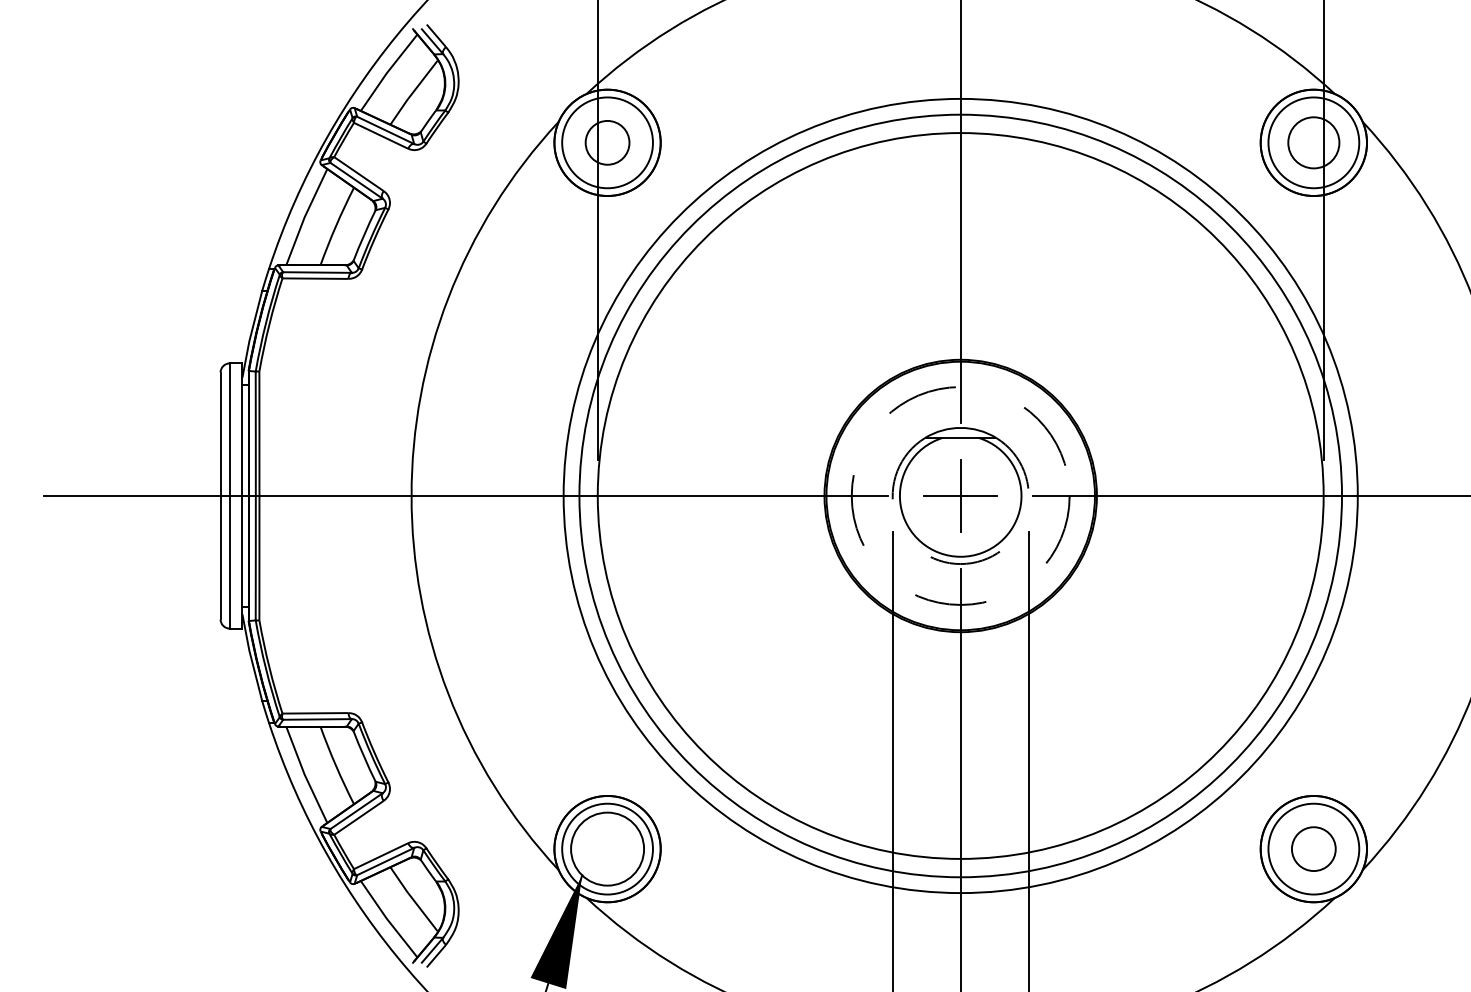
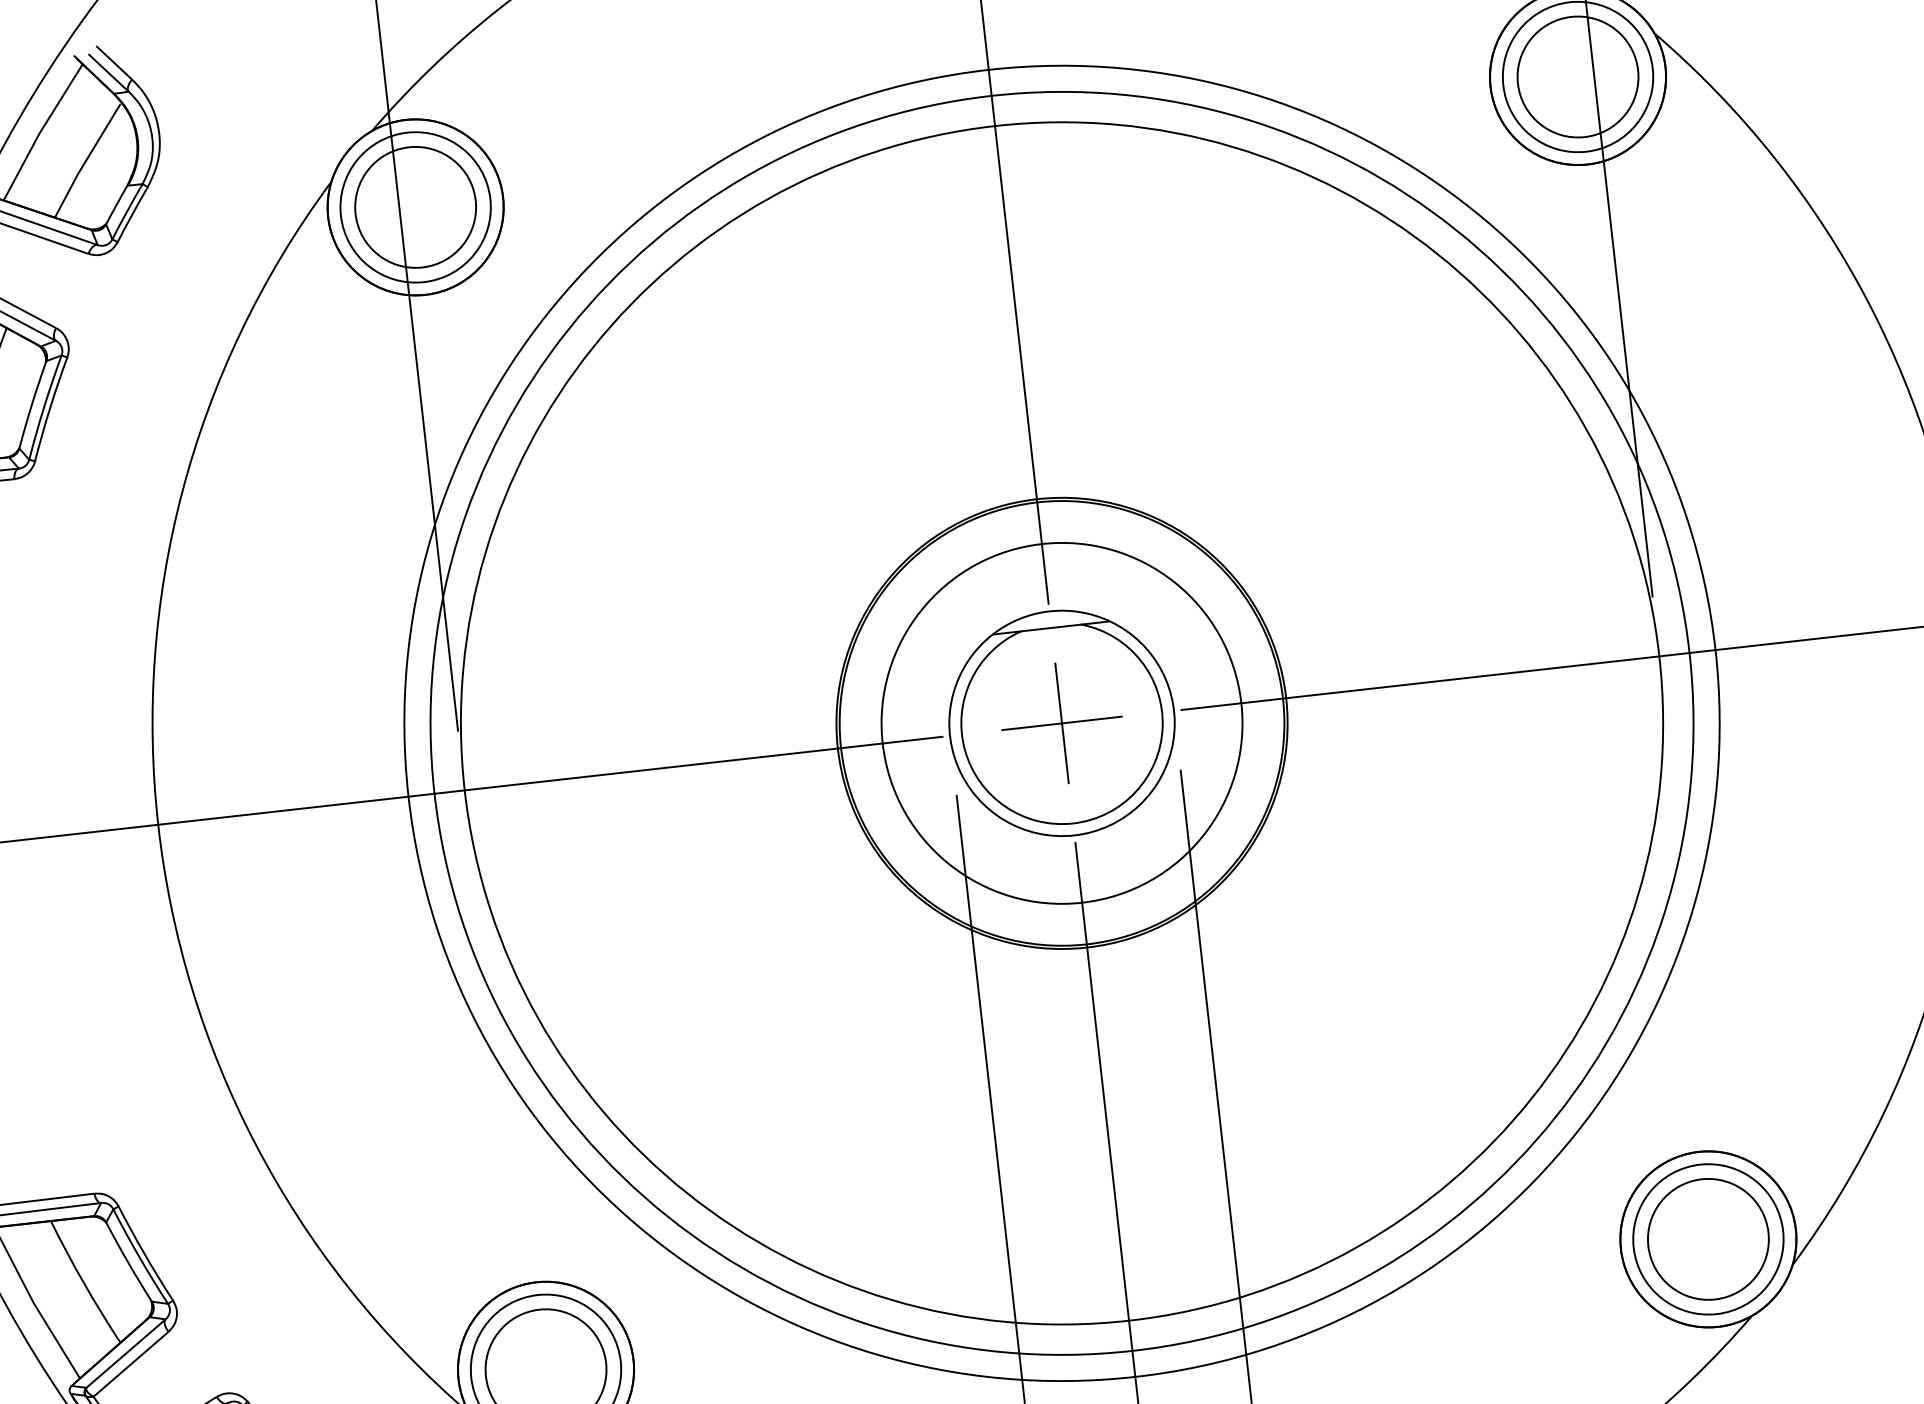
circle: (607, 142) -> (415, 206), size x1.67
circle: (1313, 142) -> (1577, 76), size x1.43
circle: (960, 495) -> (1061, 722), dashed -> solid
arc: (960, 564) -> (1074, 836), dashed -> solid
circle: (1313, 848) -> (1707, 1238), size x1.67

